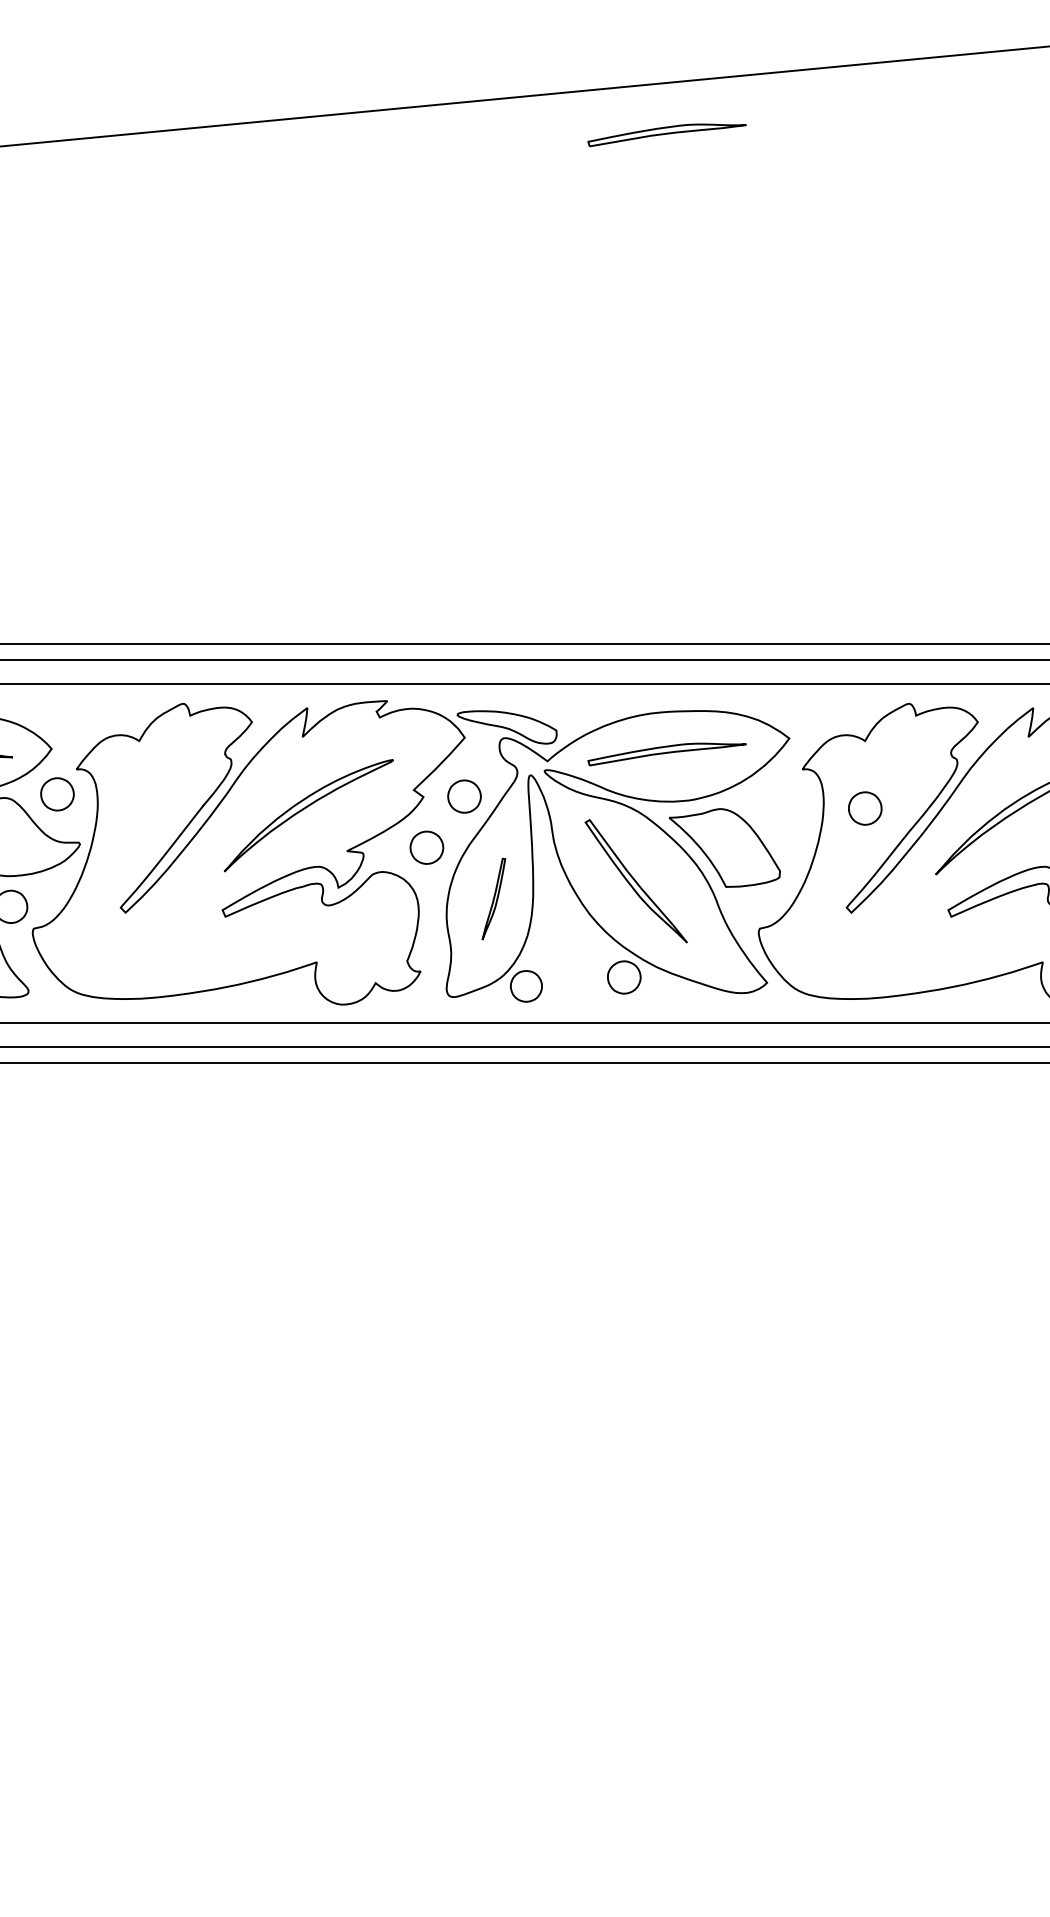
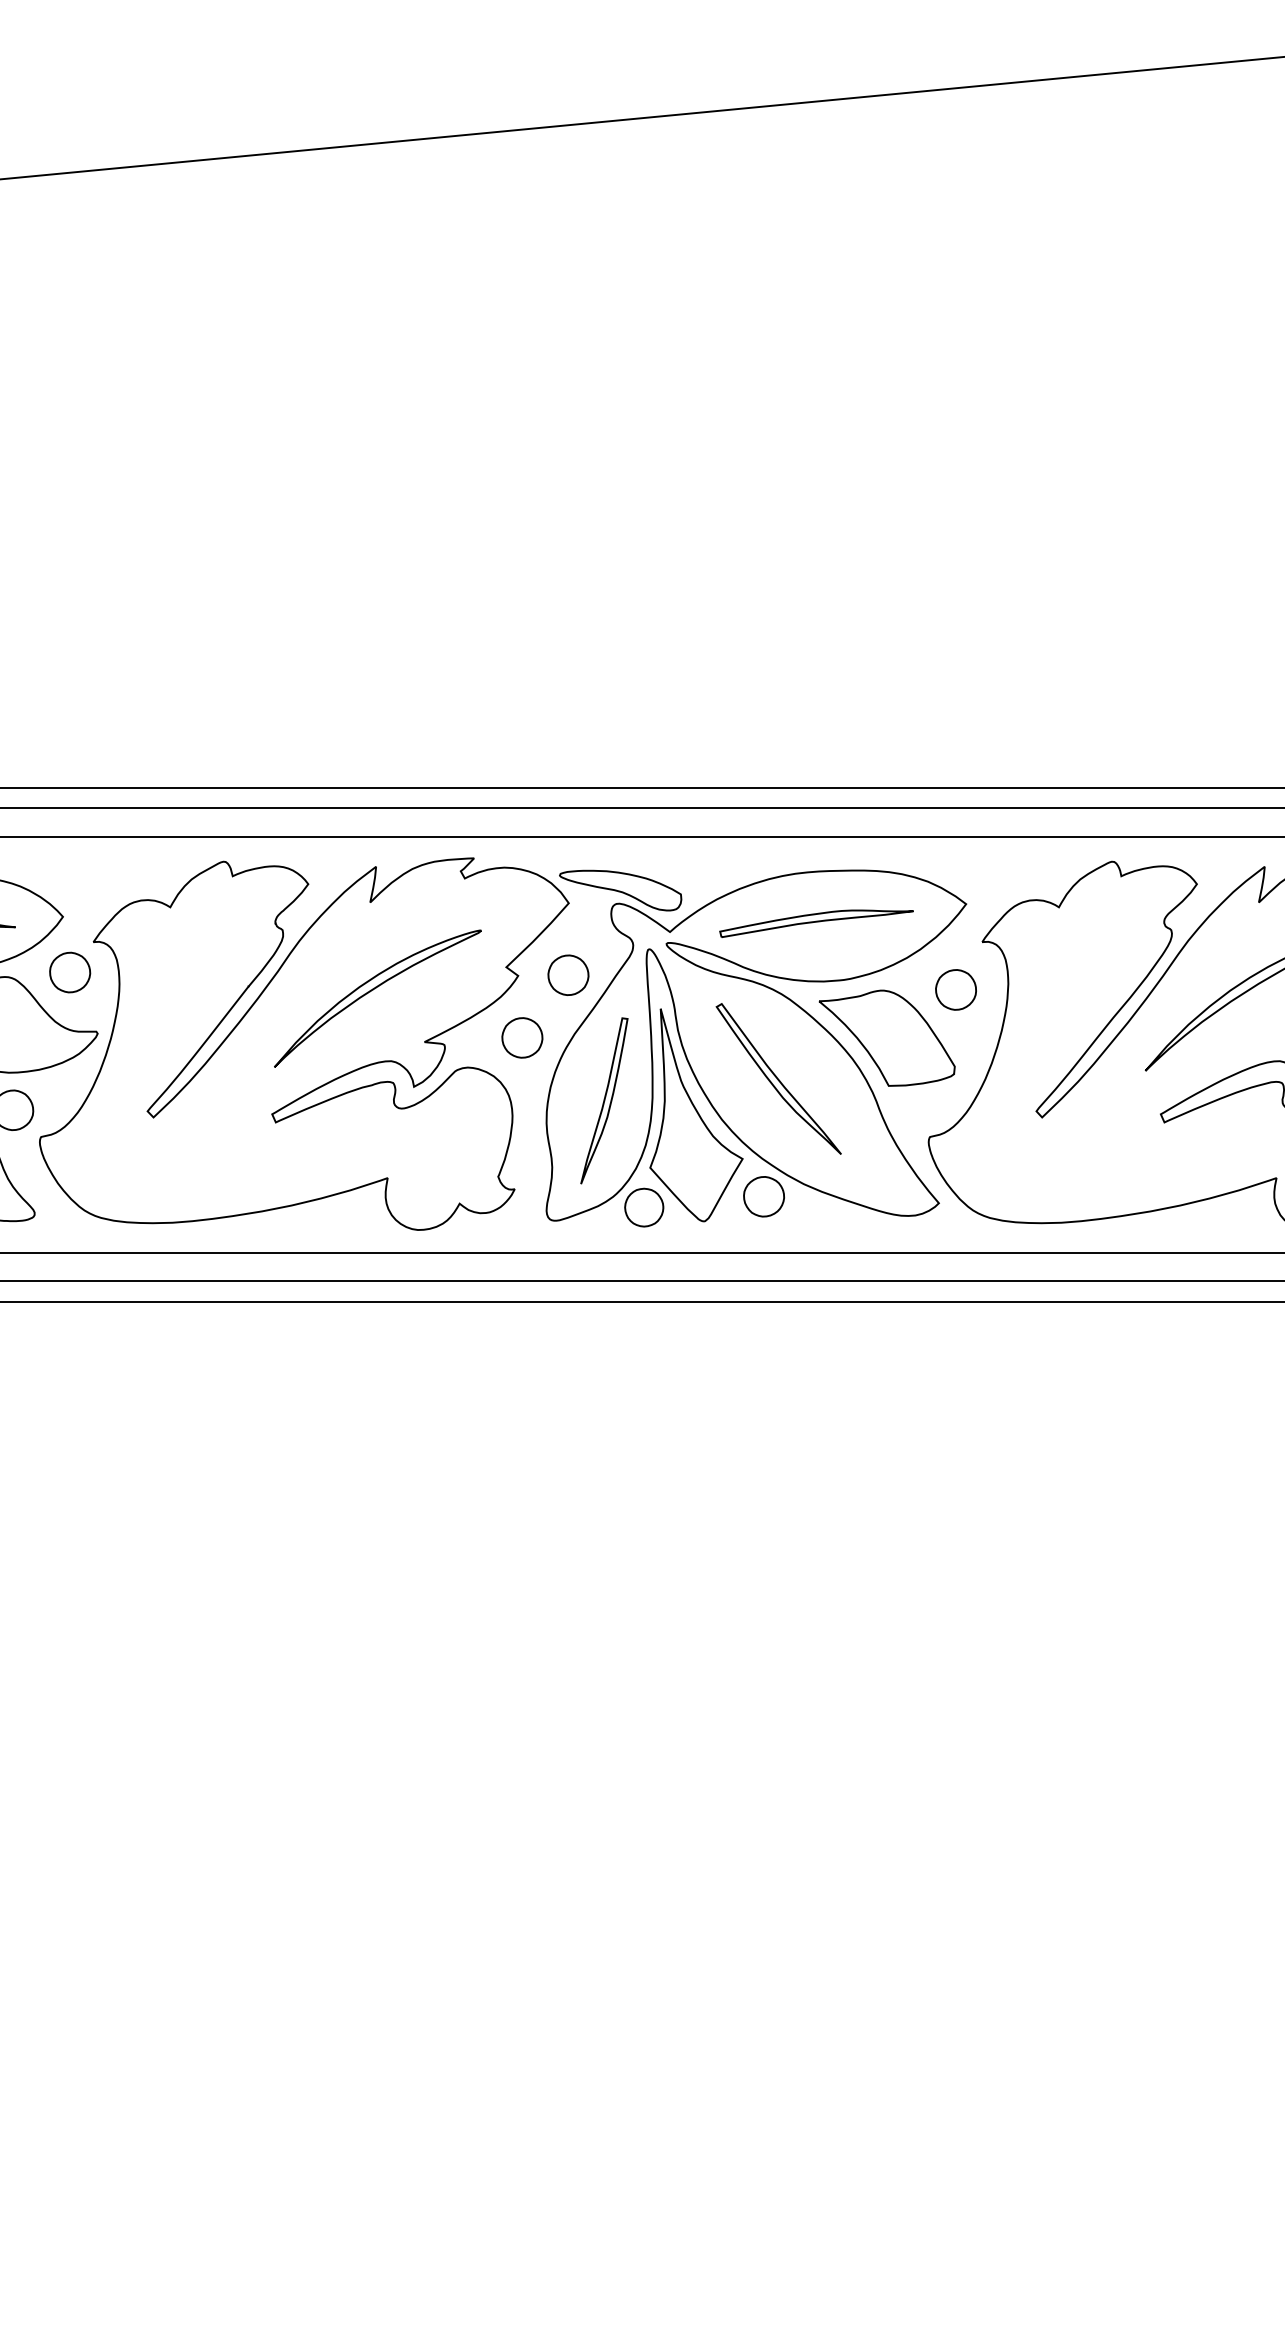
part: (667, 135) -> (816, 165), removed
part: (864, 808) -> (955, 989), moved
part: (493, 898) -> (604, 1100), size x1.67
part: (569, 911) -> (696, 1115), added

